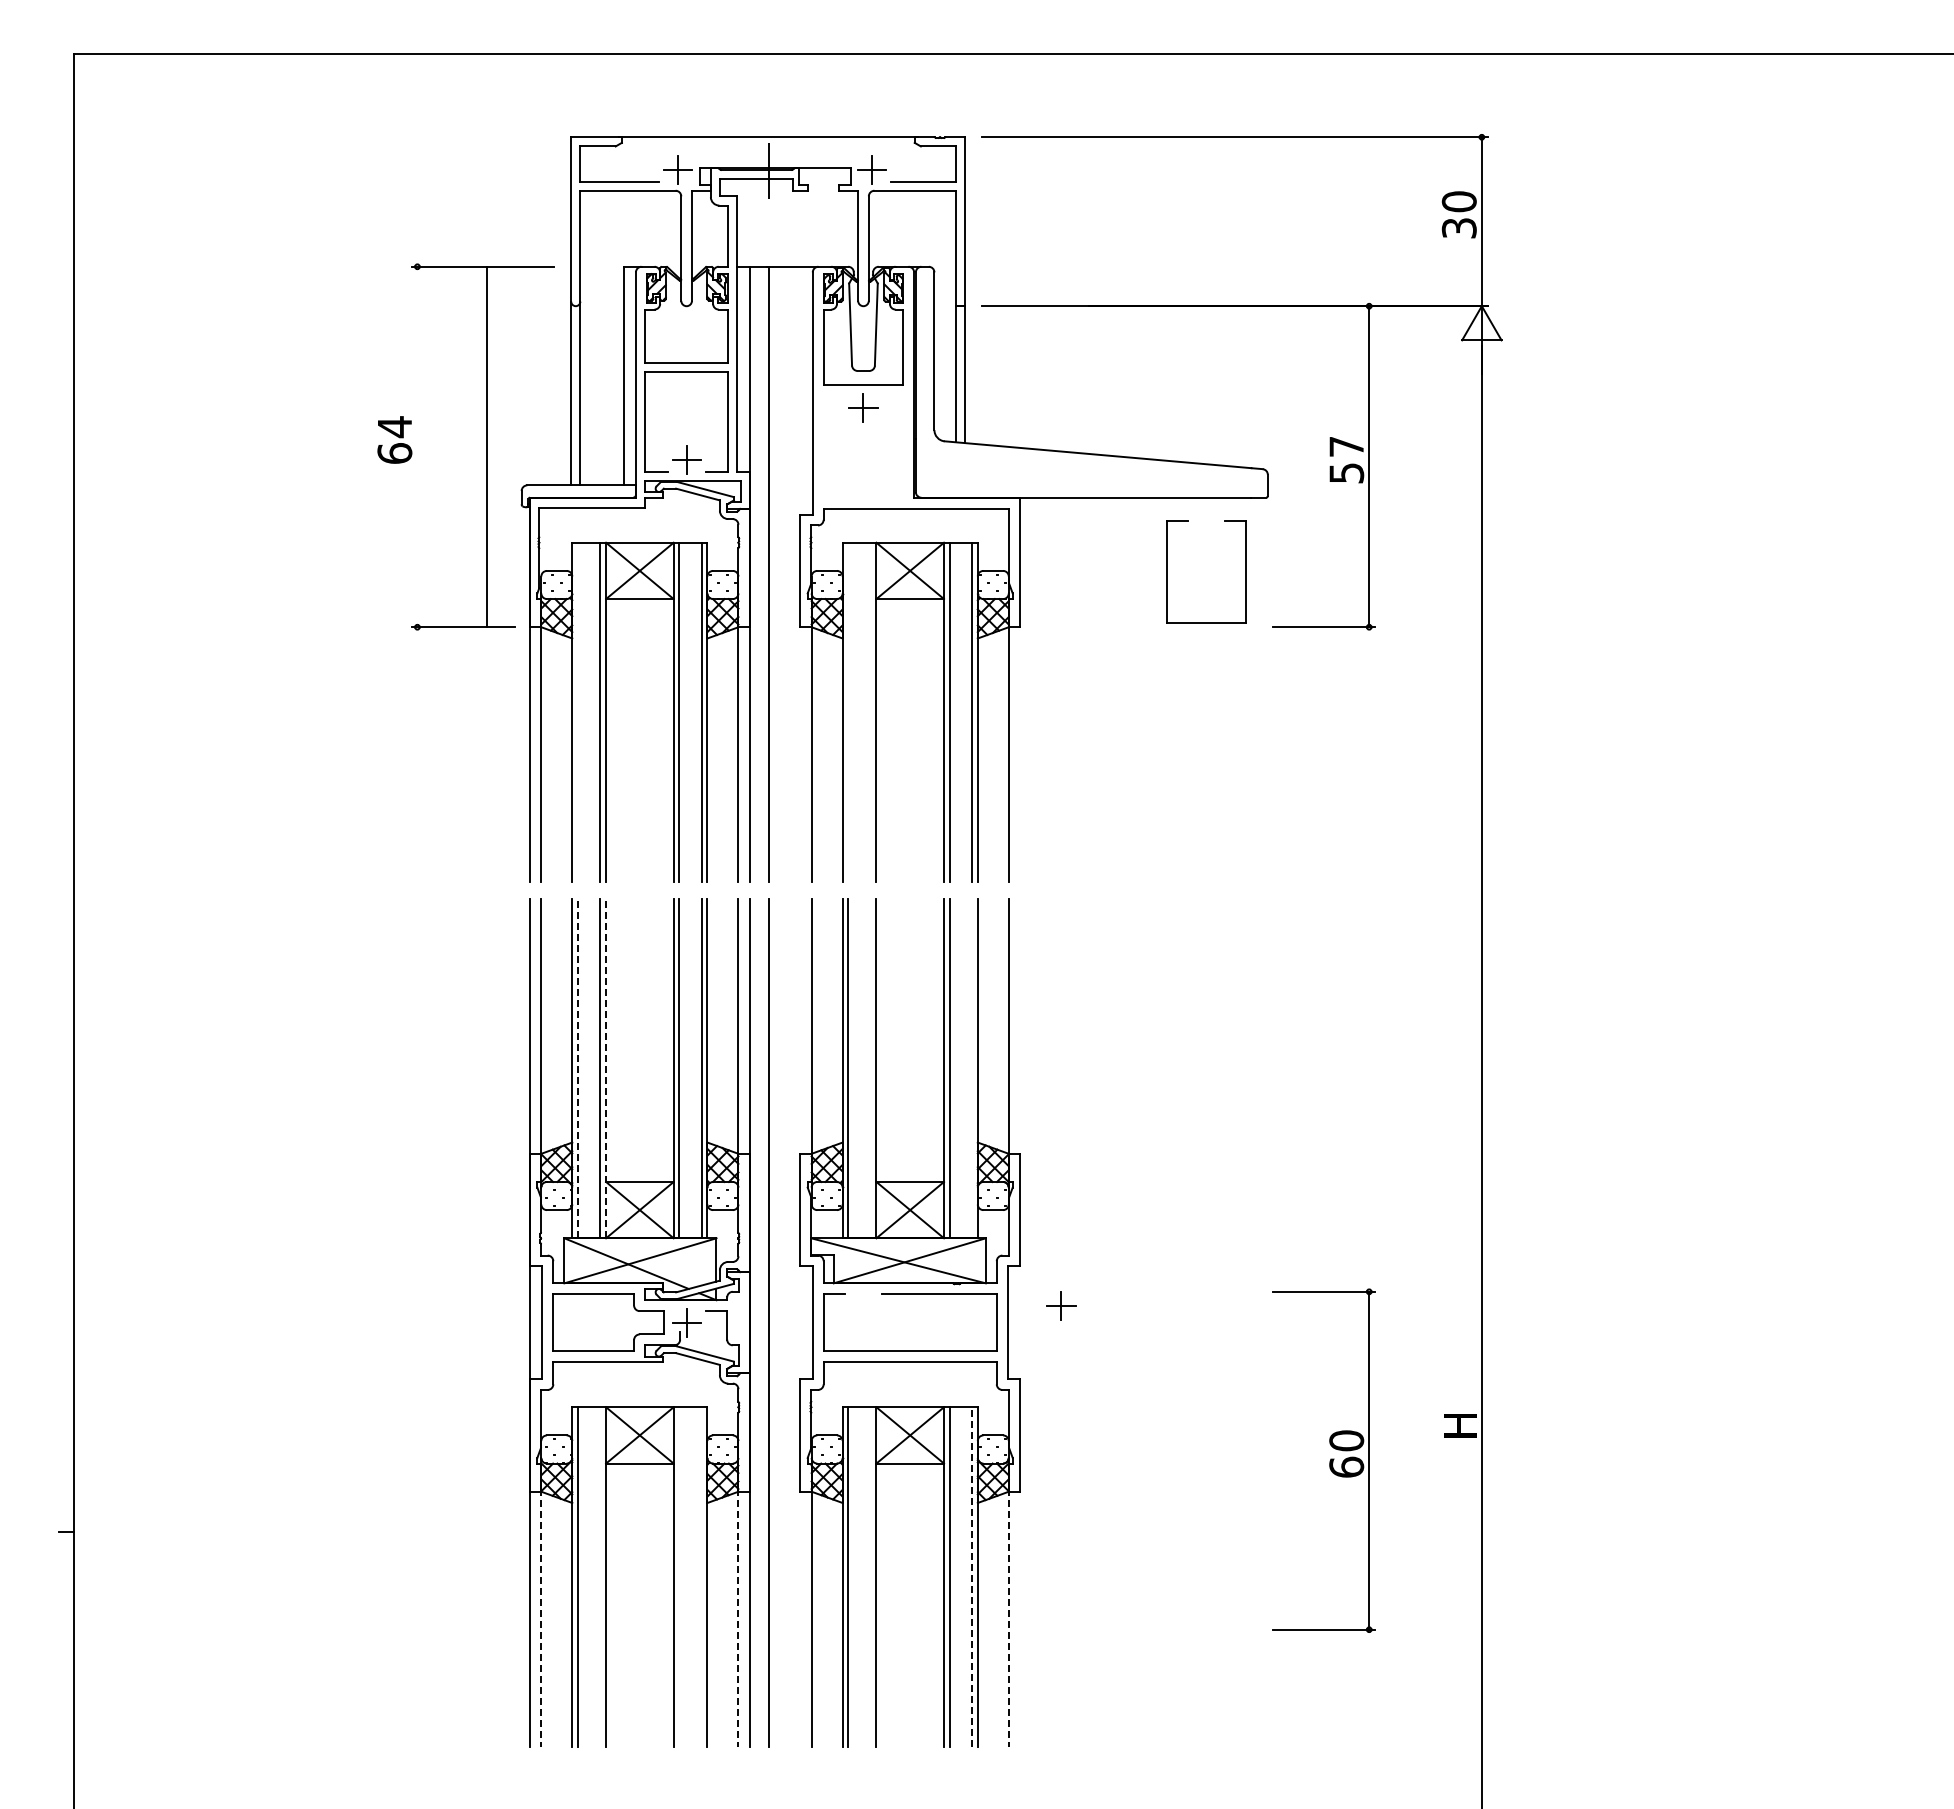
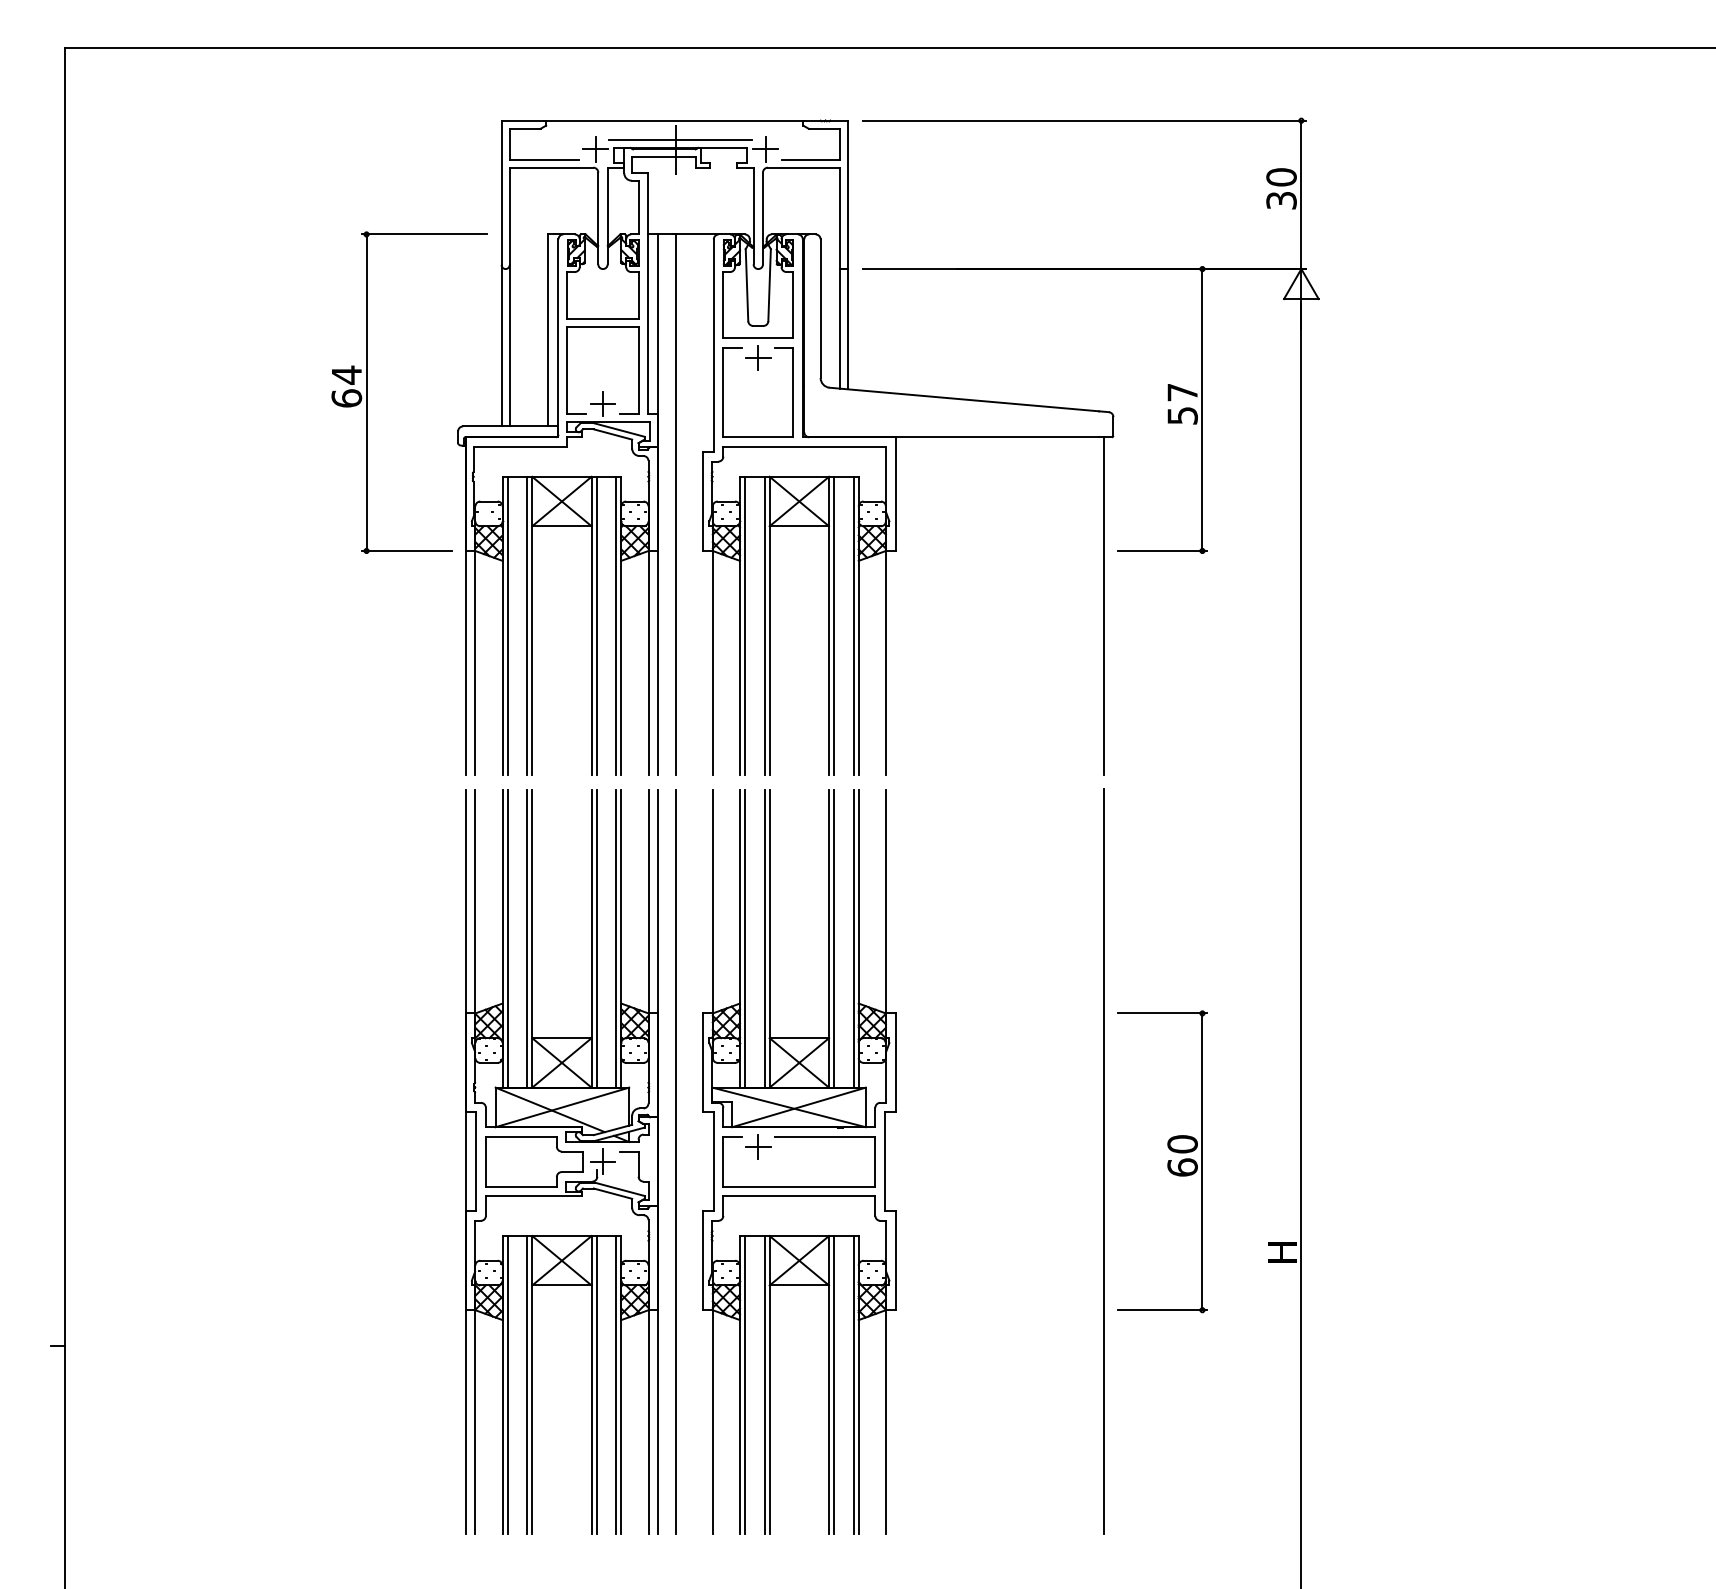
line: (774, 159) -> (680, 140), added
line: (487, 446) -> (366, 392), moved
part: (1167, 571) -> (724, 392), moved
line: (1256, 689) -> (1103, 605), added
line: (577, 712) -> (507, 625), added
line: (848, 712) -> (745, 625), added
line: (870, 712) -> (764, 625), added
line: (577, 1068) -> (507, 938), dashed -> solid
line: (606, 1068) -> (532, 938), dashed -> solid
line: (870, 1068) -> (764, 938), added
line: (972, 1068) -> (854, 938), added
part: (1061, 1305) -> (758, 1146), moved
line: (1256, 1322) -> (1103, 1161), added
part: (1329, 1461) -> (1167, 1162), moved
line: (600, 1576) -> (527, 1384), added
line: (679, 1576) -> (596, 1384), added
line: (701, 1576) -> (616, 1384), added
line: (870, 1576) -> (764, 1384), added
line: (972, 1576) -> (854, 1384), dashed -> solid
line: (541, 1617) -> (475, 1420), dashed -> solid
line: (738, 1617) -> (648, 1420), dashed -> solid
line: (1008, 1617) -> (885, 1420), dashed -> solid

